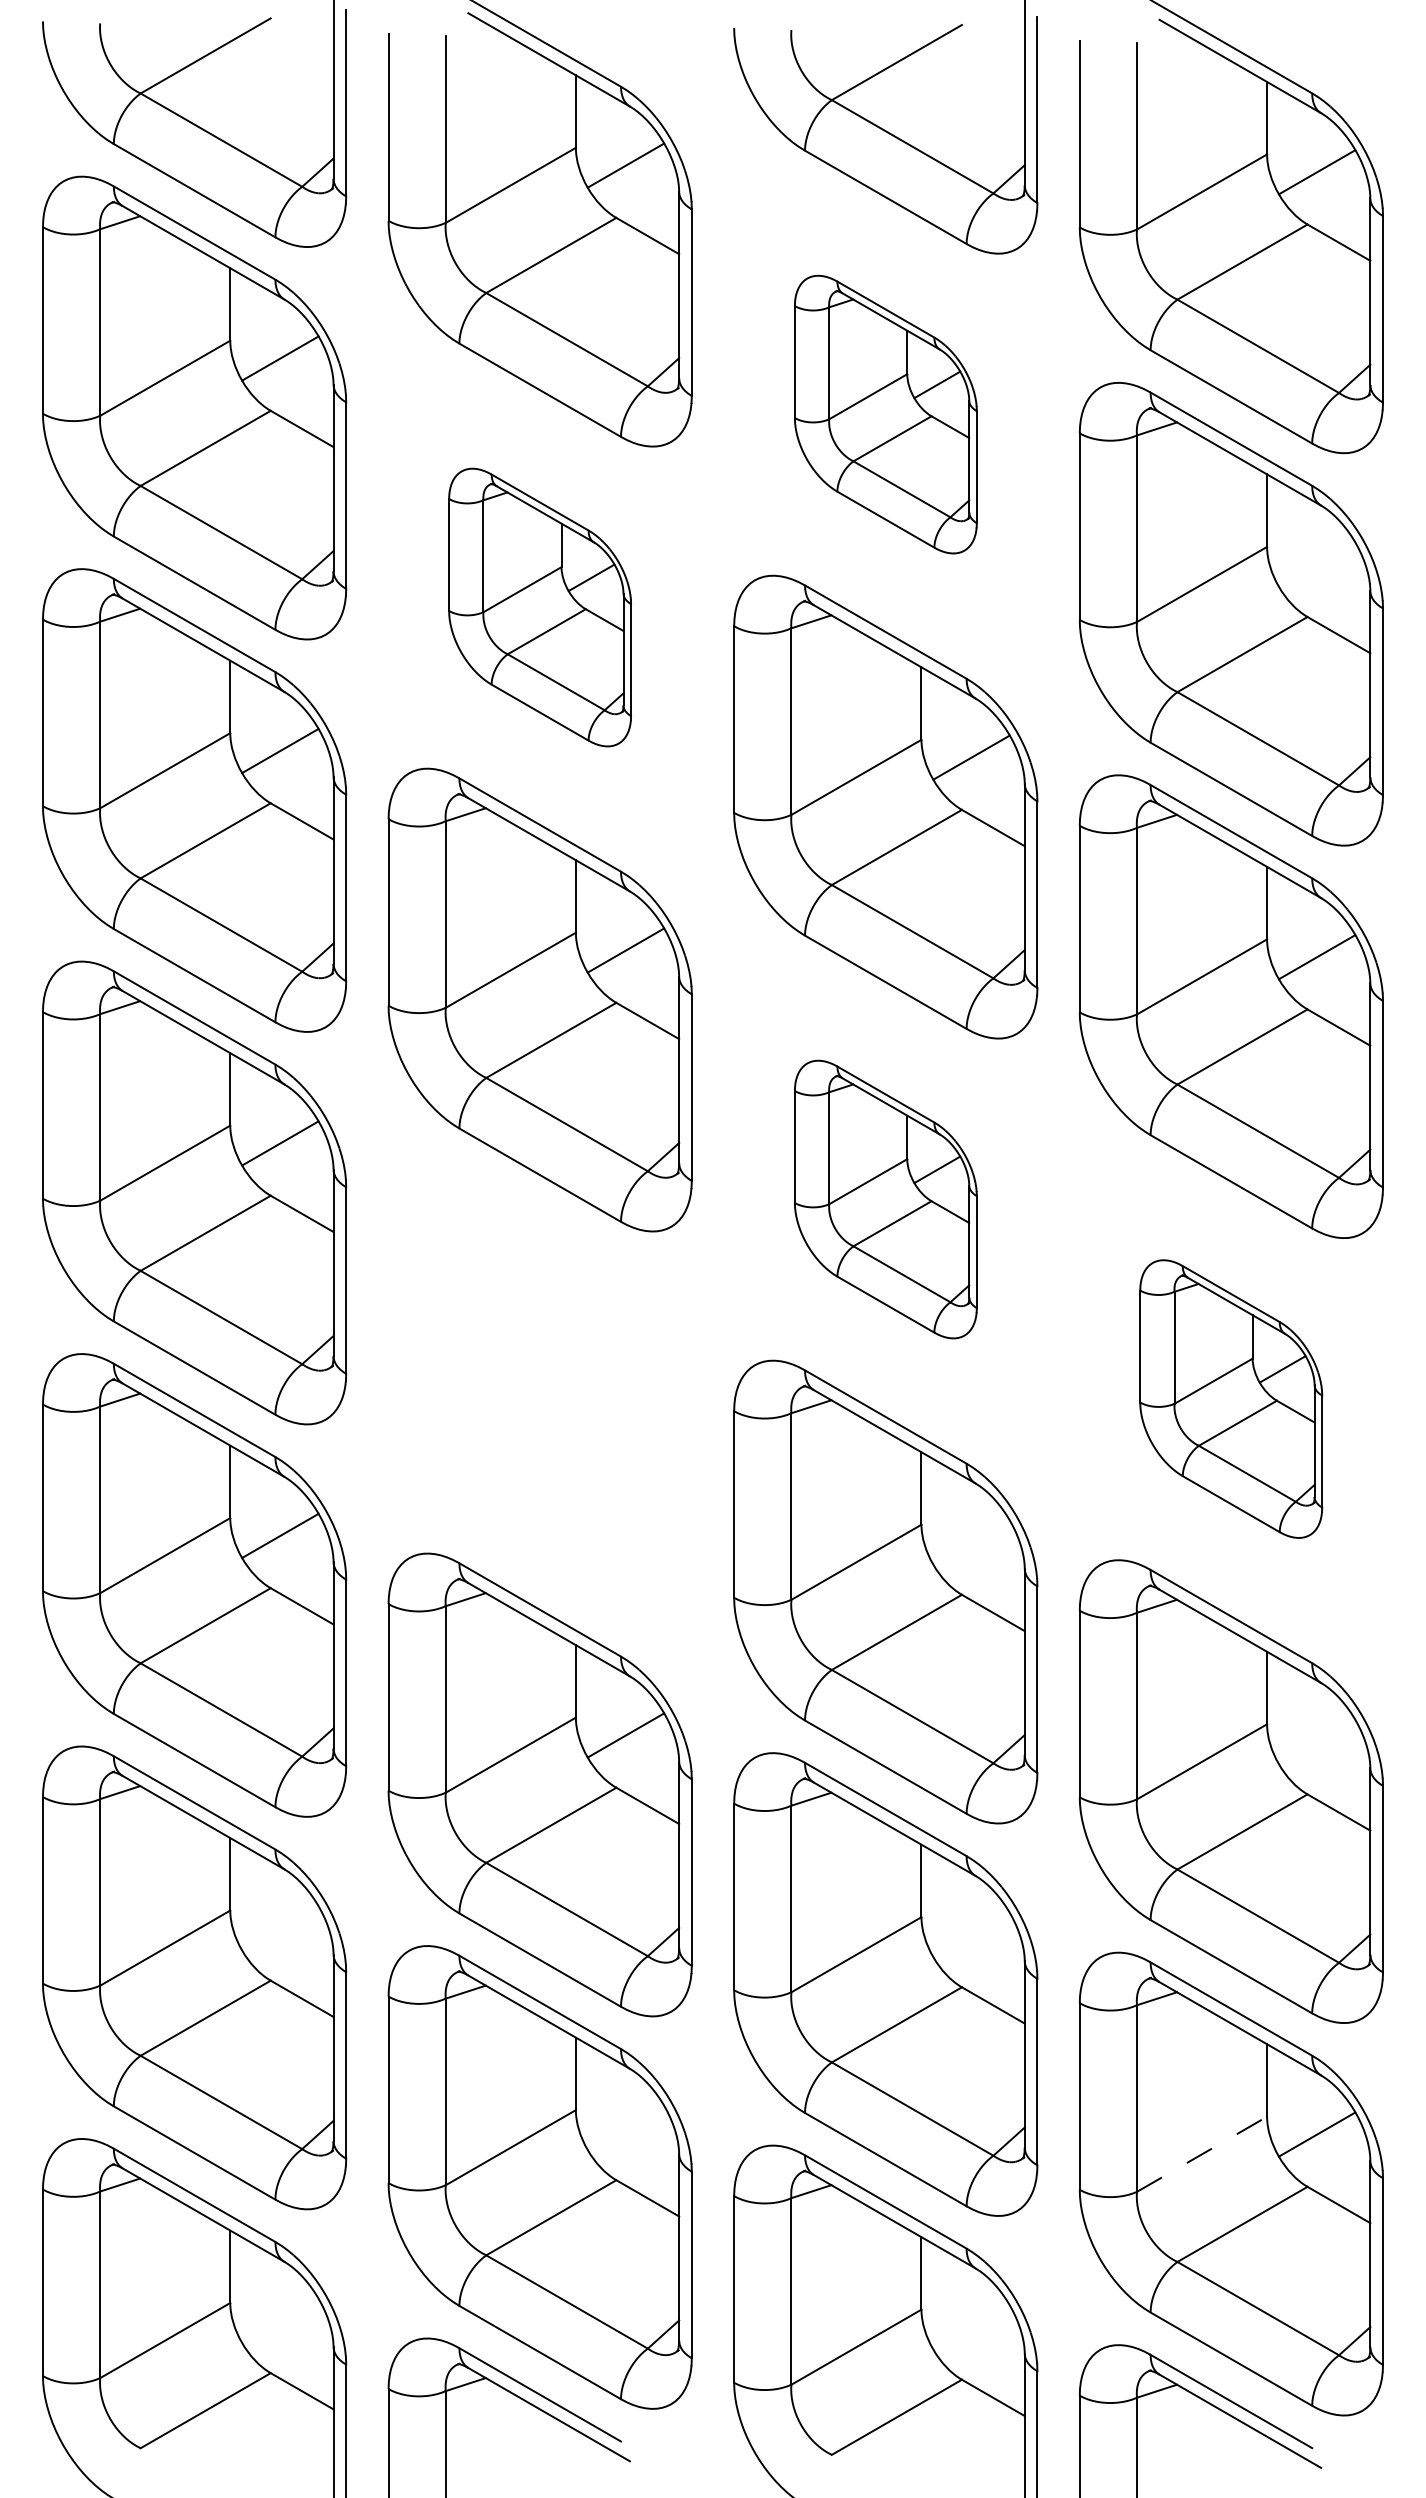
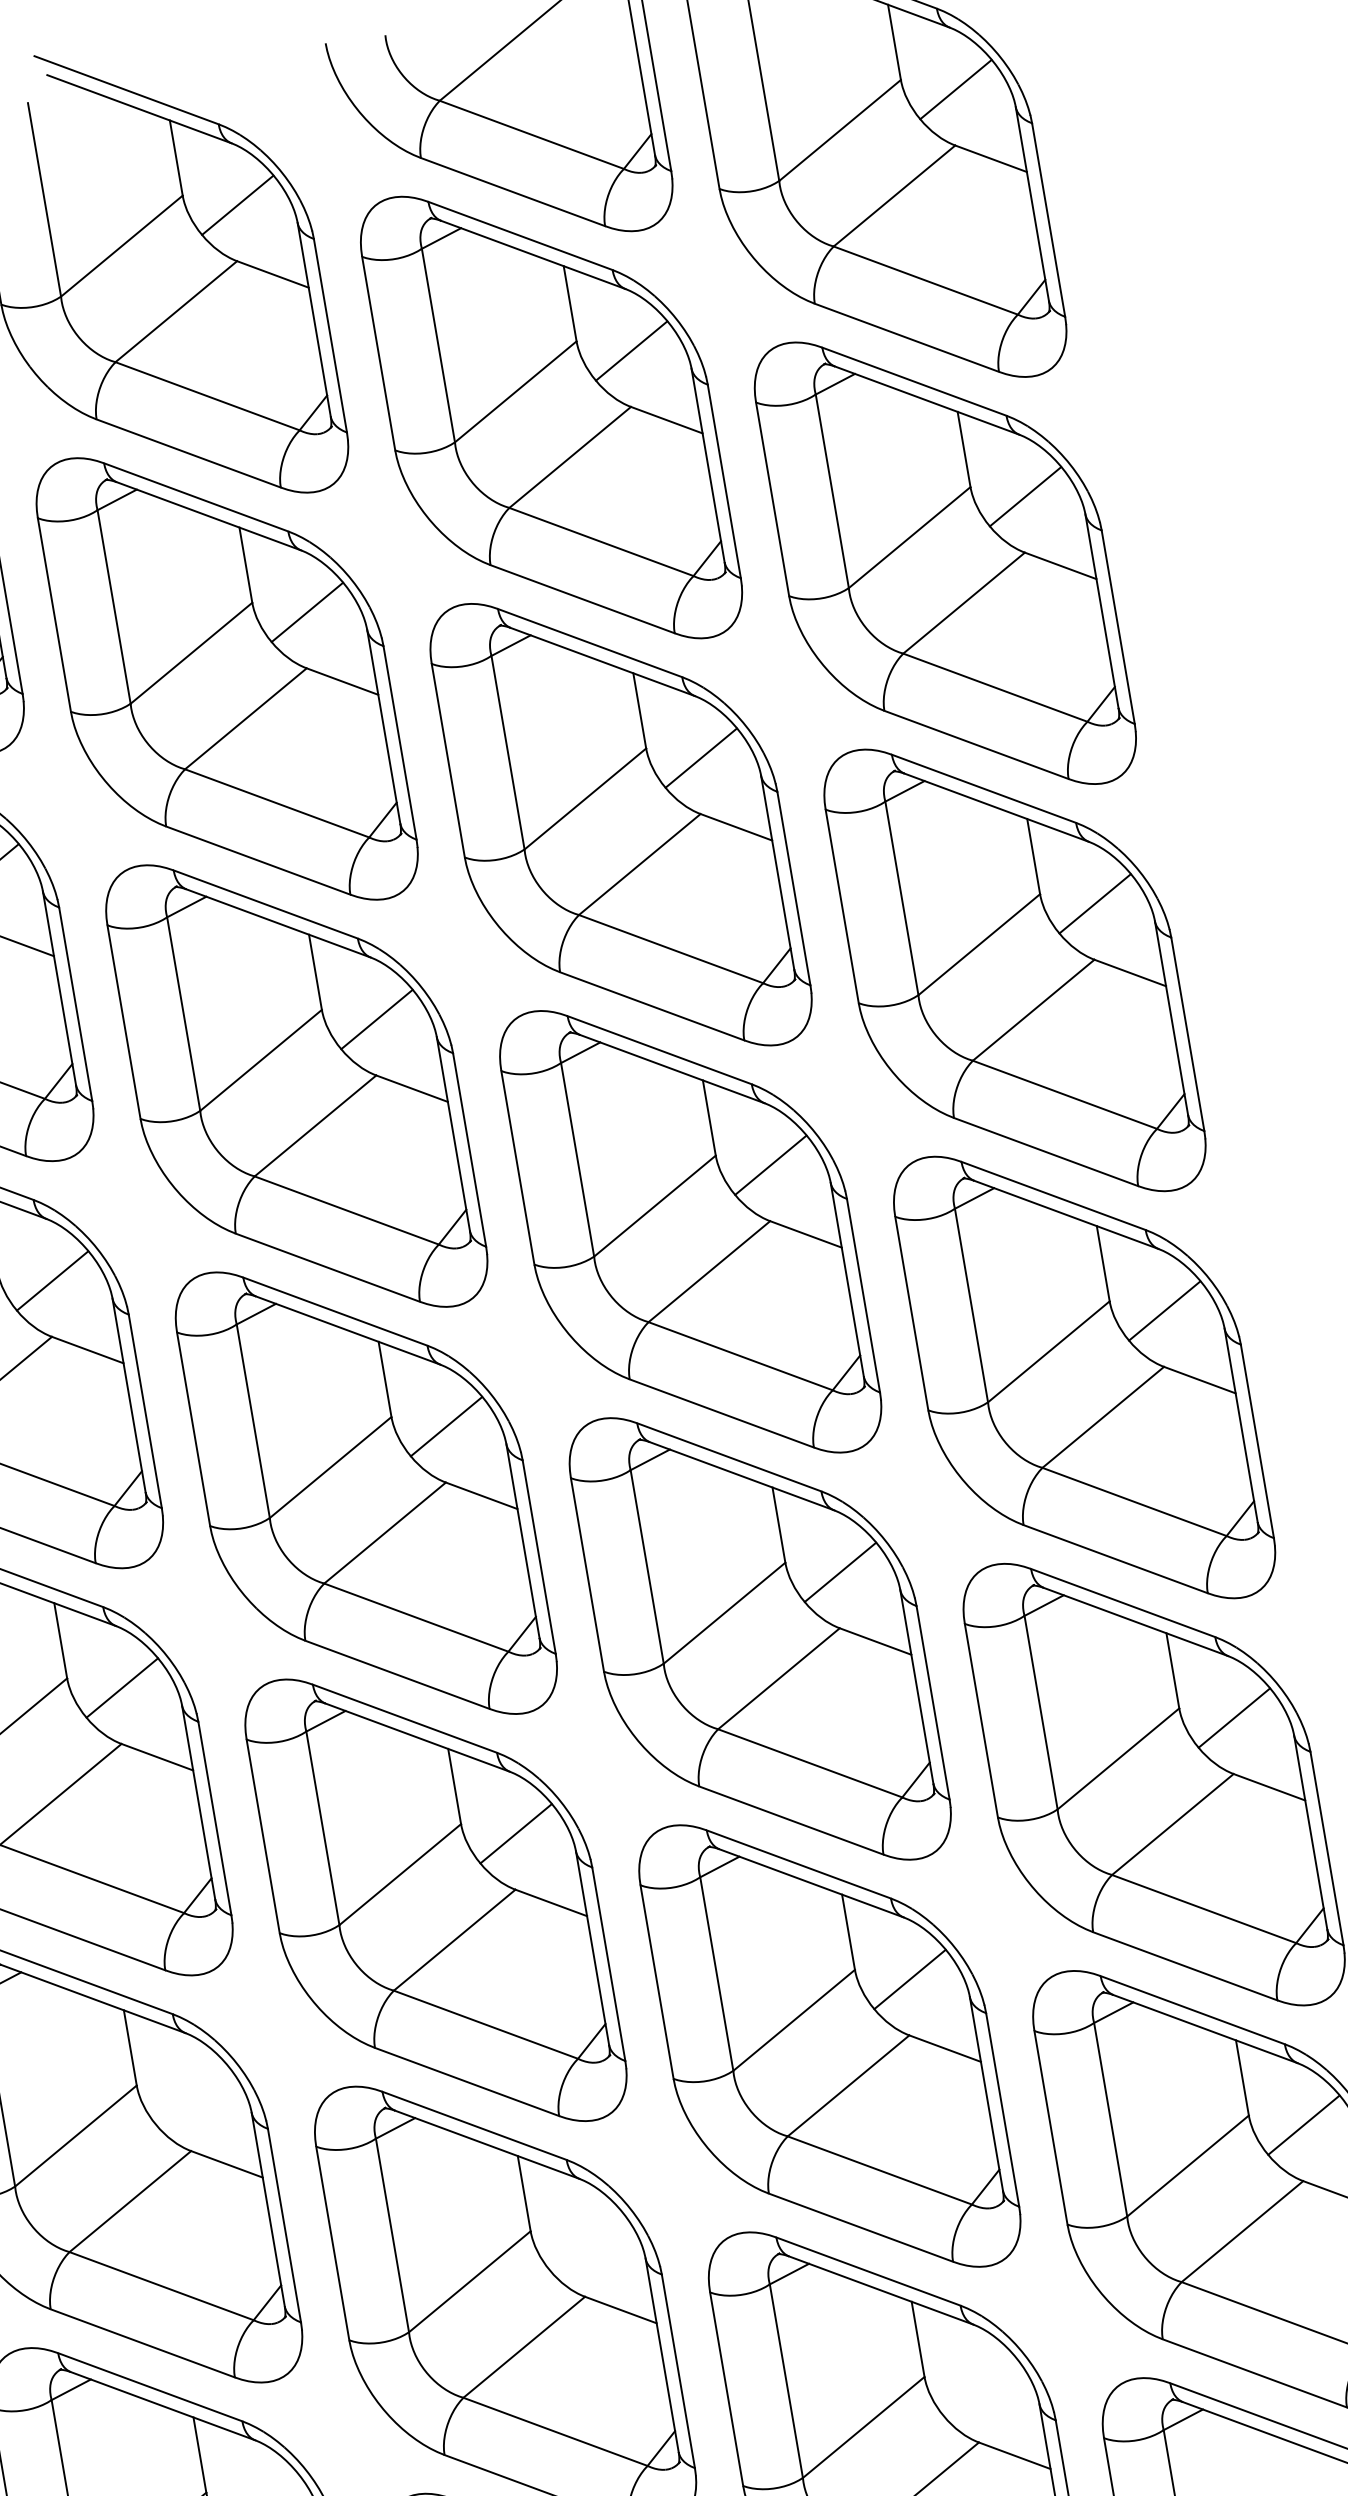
part: (885, 414) -> (551, 417), size x1.67
line: (1316, 564) -> (1024, 496), added
part: (539, 607) -> (226, 678), size x1.67
part: (885, 1199) -> (690, 1231), size x1.67
part: (539, 1392) -> (365, 1493), added
part: (1230, 1398) -> (1083, 1376), size x1.67
line: (971, 1542) -> (840, 1572), added
line: (1316, 1742) -> (1233, 1718), added
line: (971, 1935) -> (910, 1979), added
line: (1202, 2154) -> (1188, 2166), dashed -> solid

